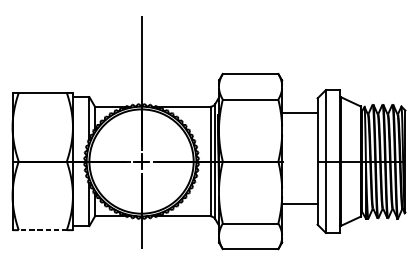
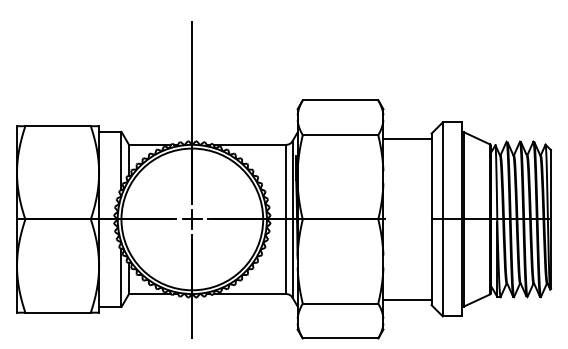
line: (299, 113) -> (407, 138), moved
line: (299, 204) -> (407, 300), moved
line: (43, 230) -> (58, 312), dashed -> solid

